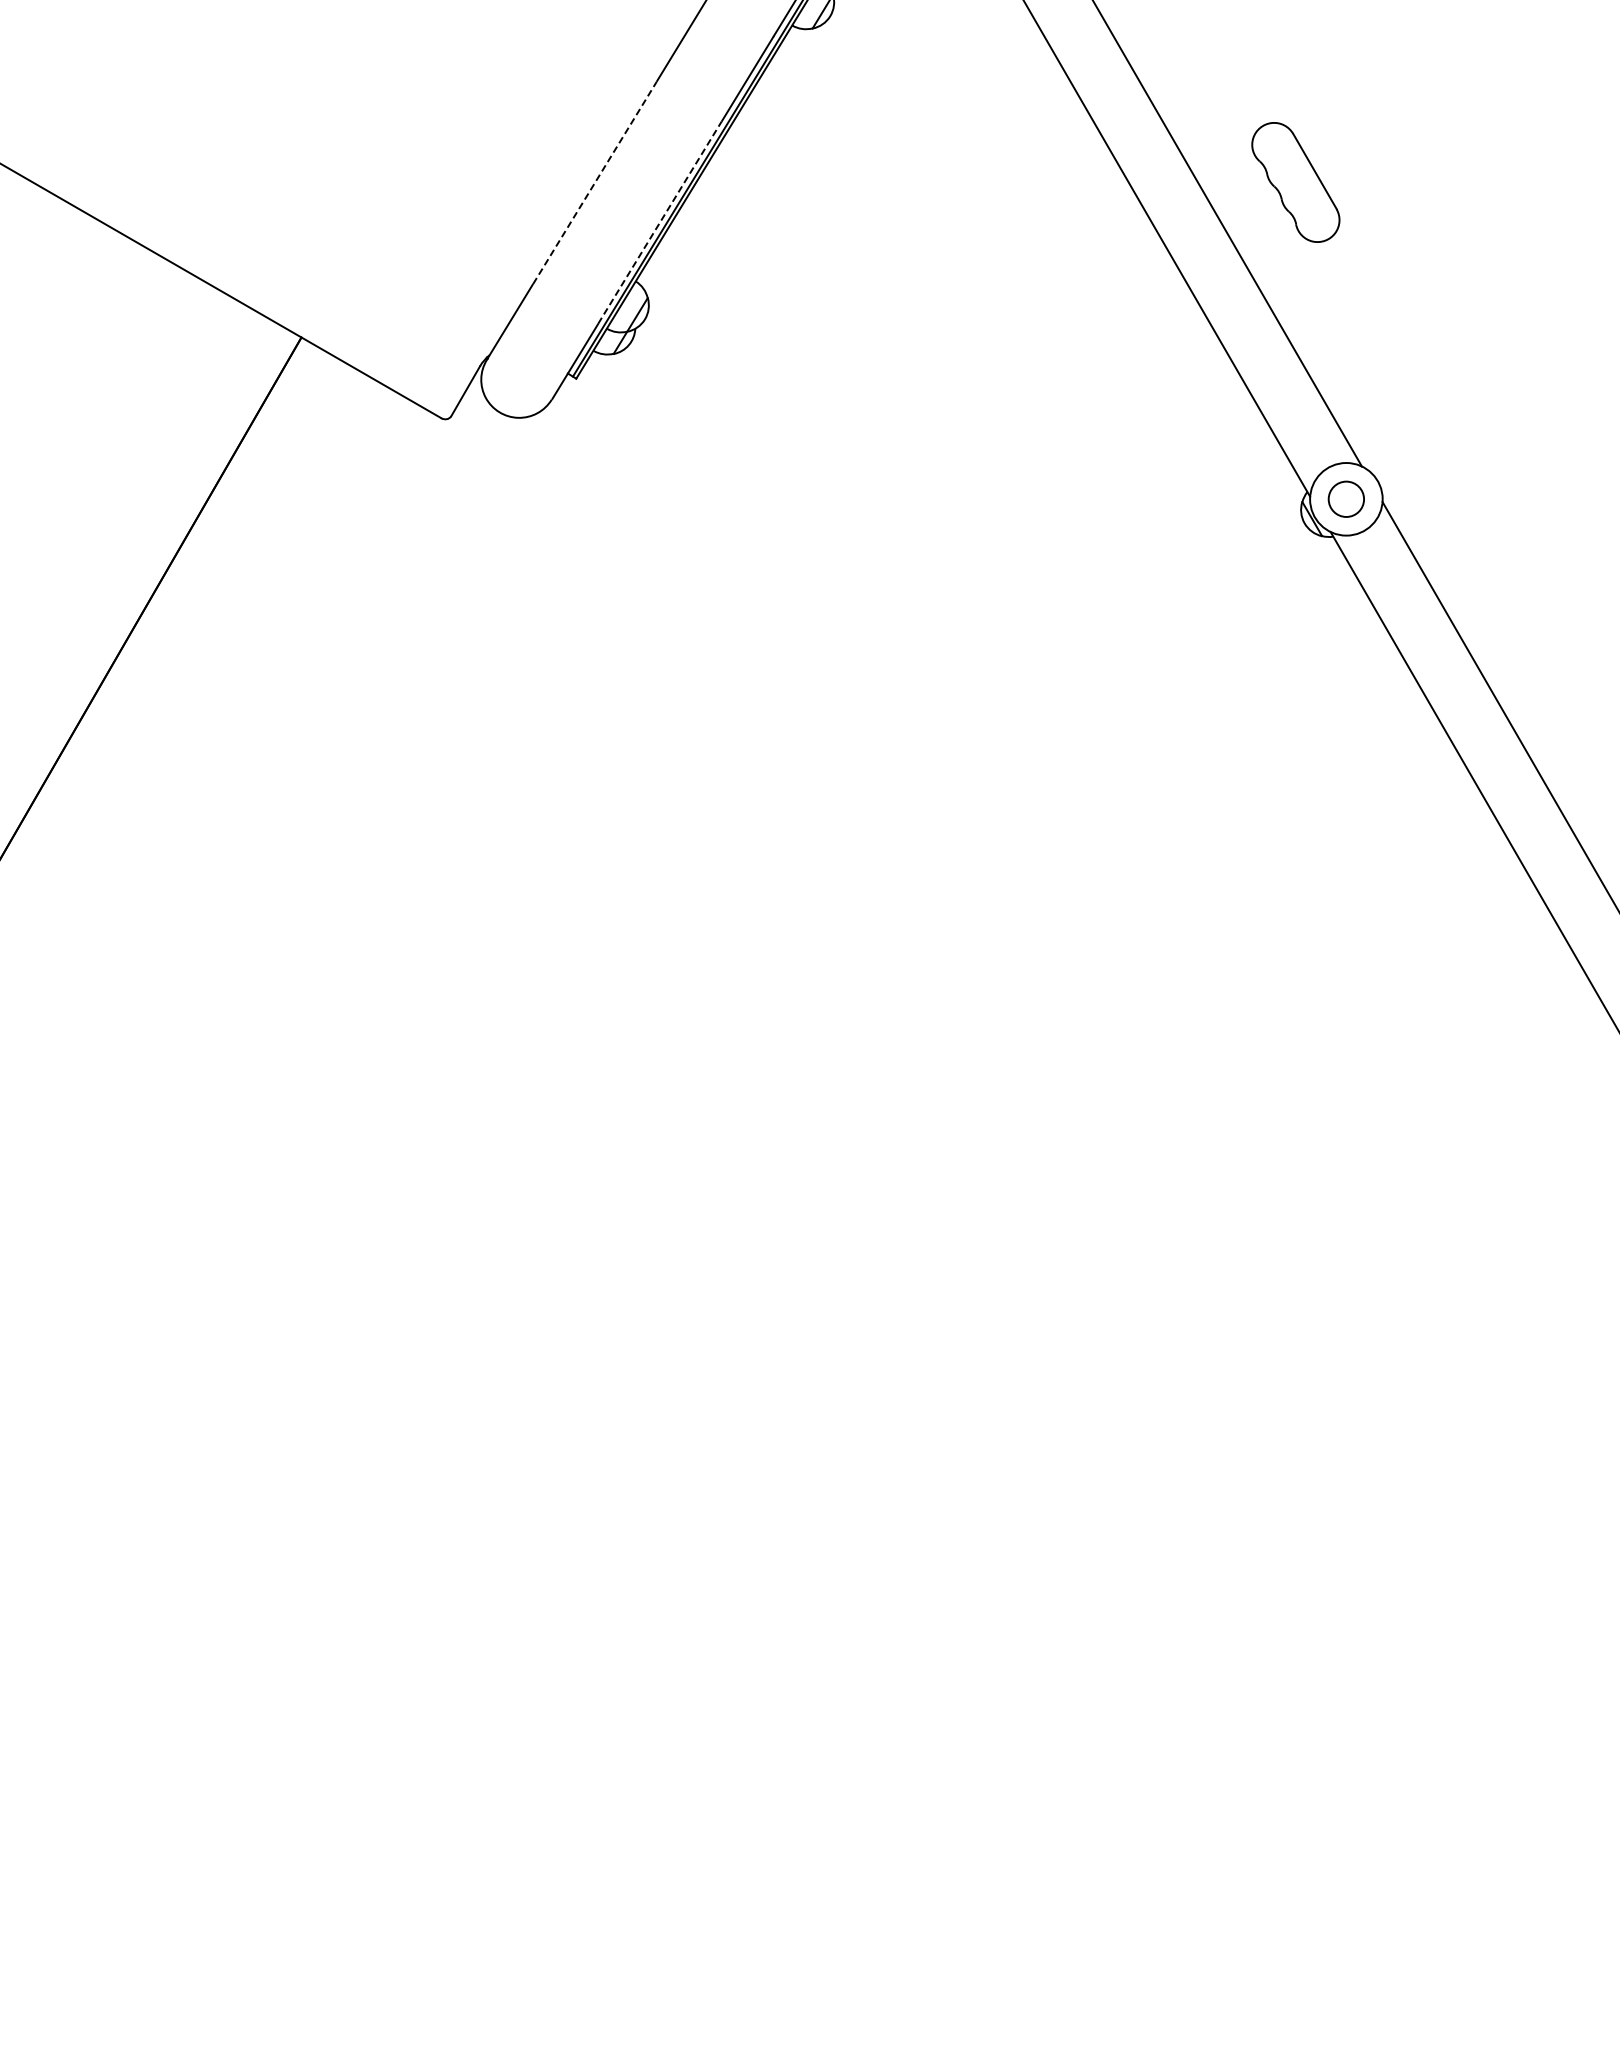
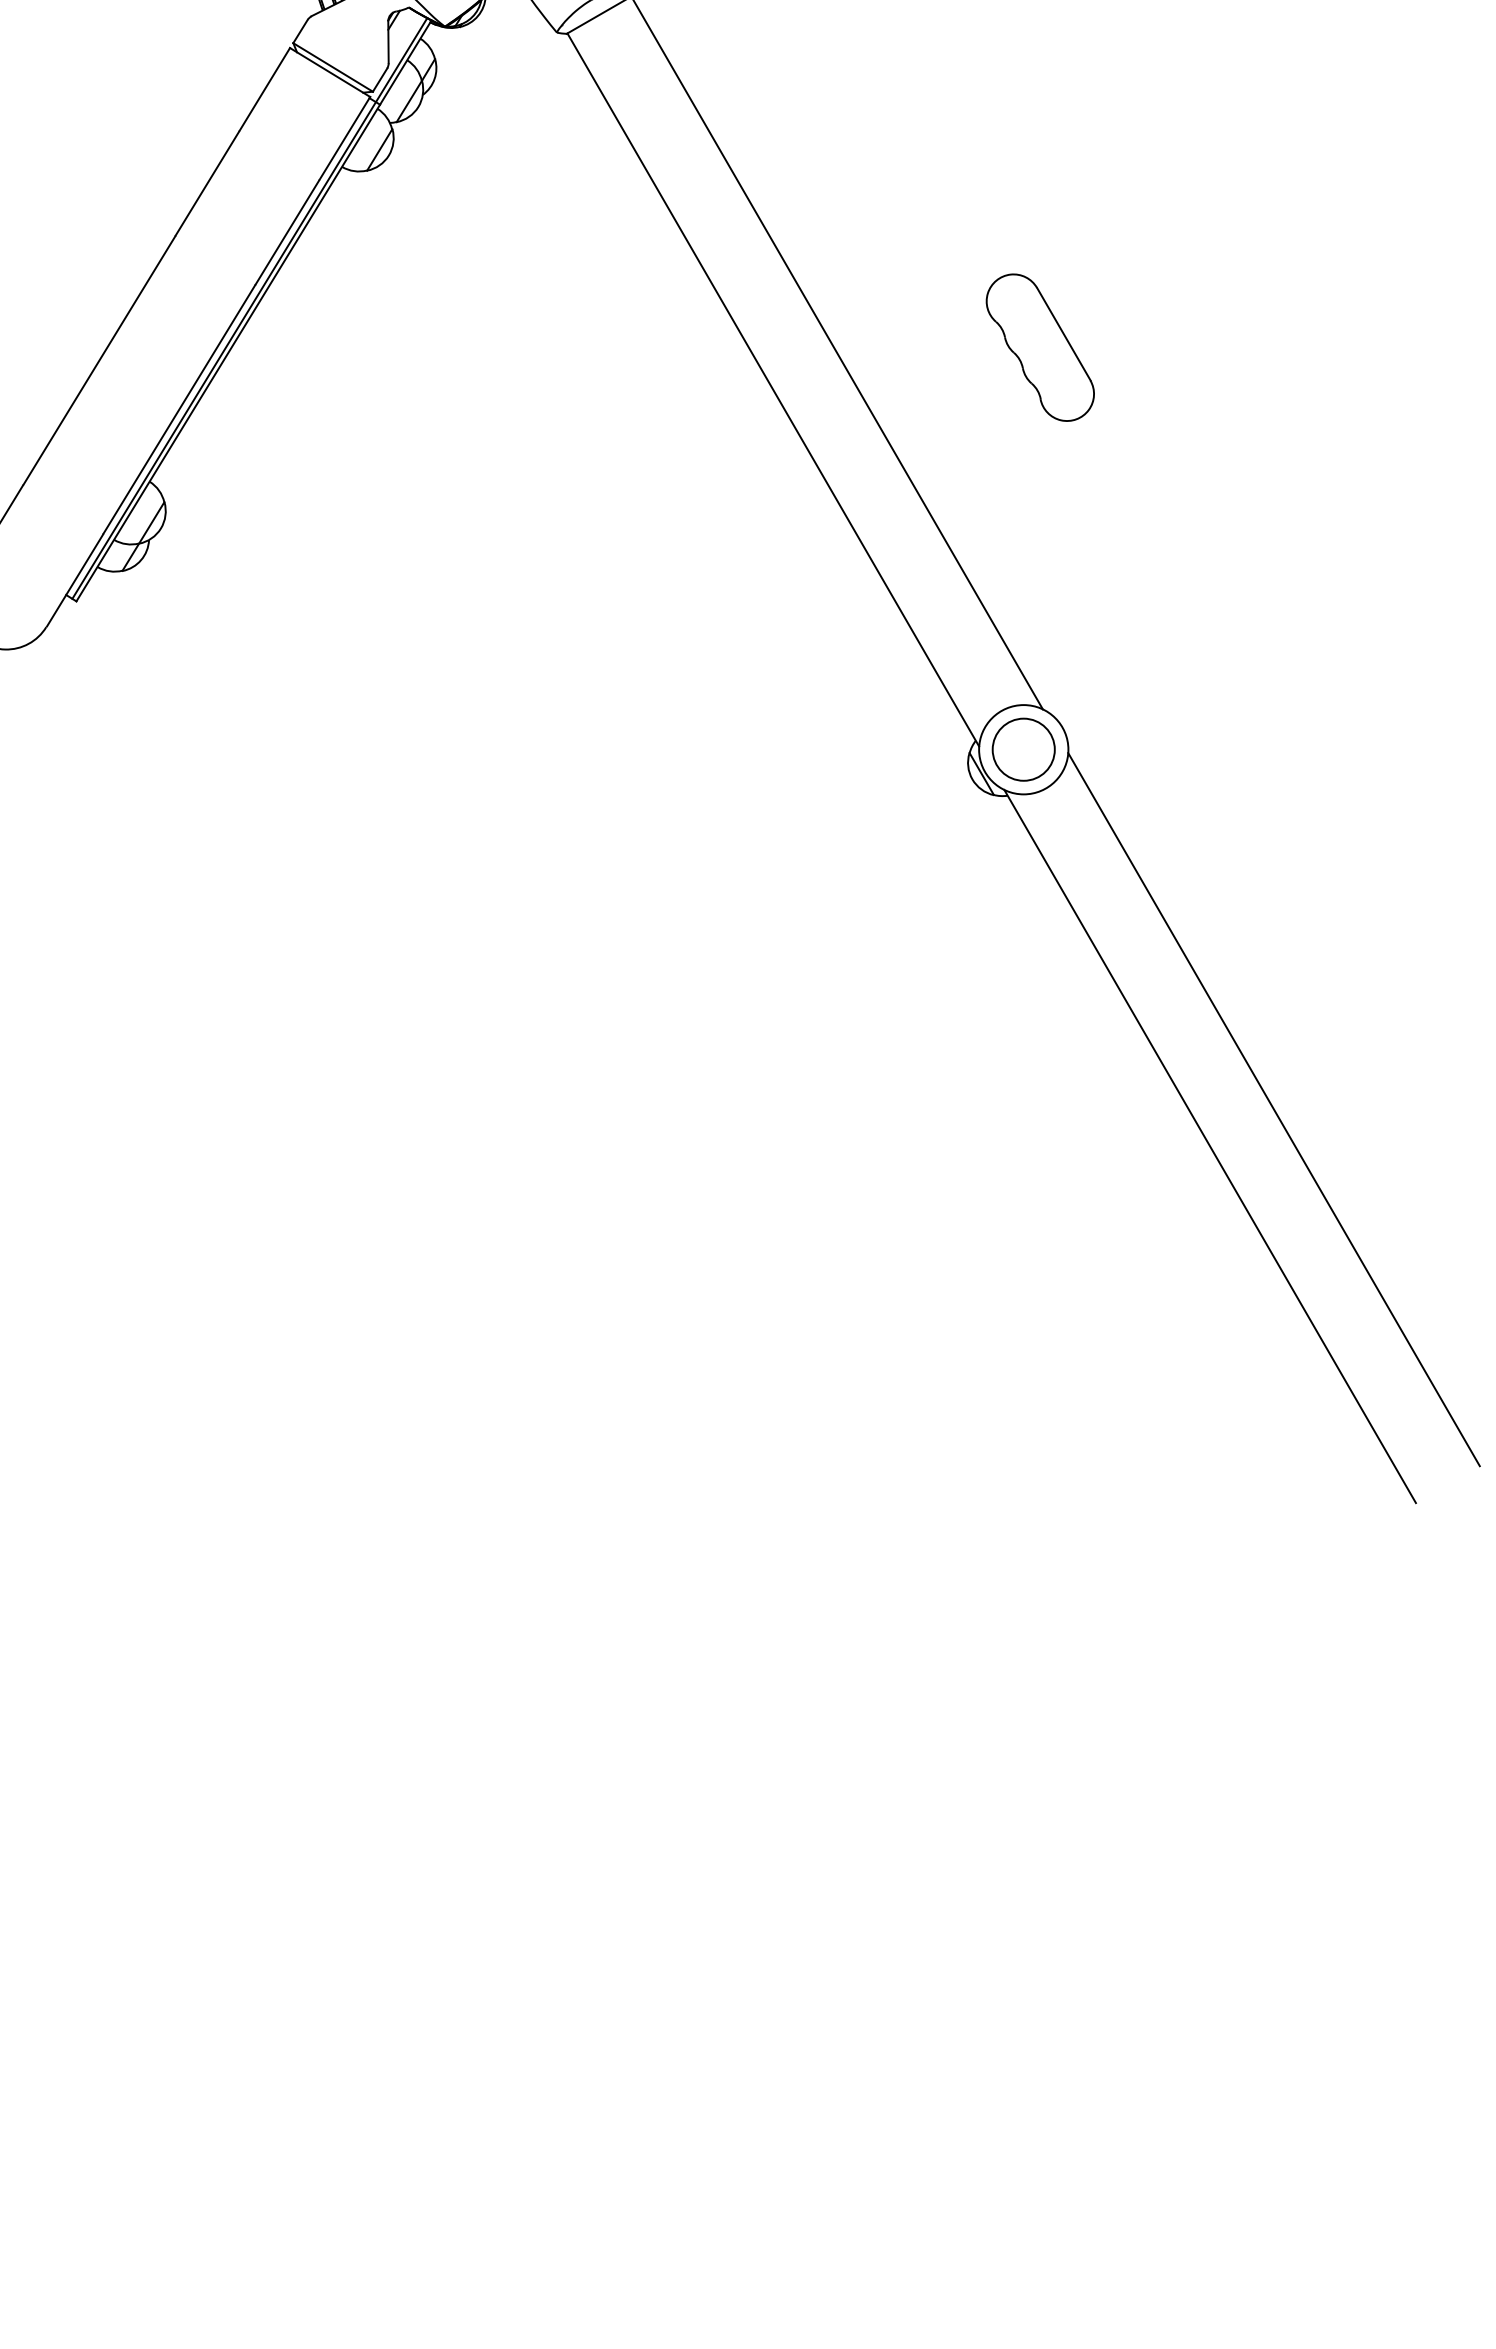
line: (595, 182) -> (100, 360), dashed -> solid
part: (1295, 182) -> (1039, 347), moved
line: (660, 222) -> (180, 409), dashed -> solid
circle: (1346, 499) -> (1023, 749), size x1.43

